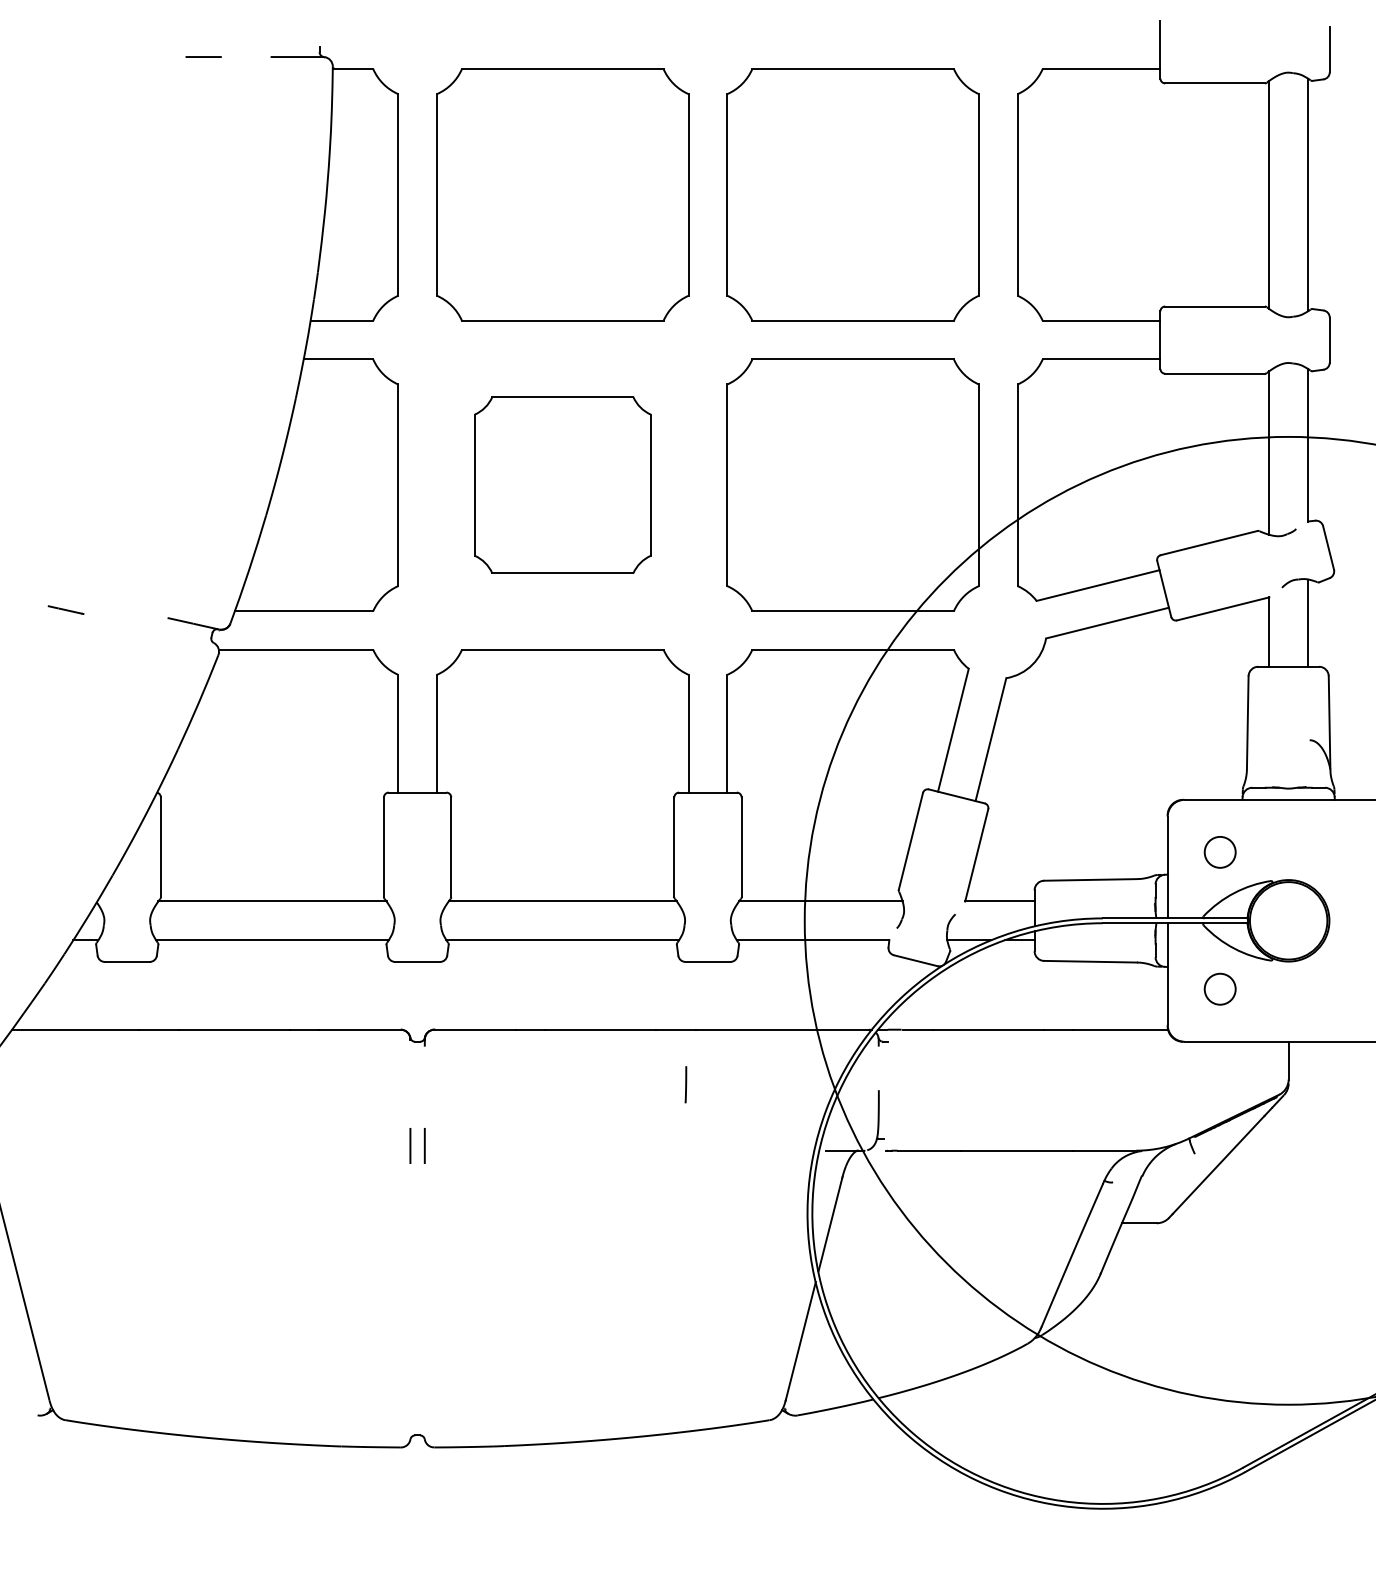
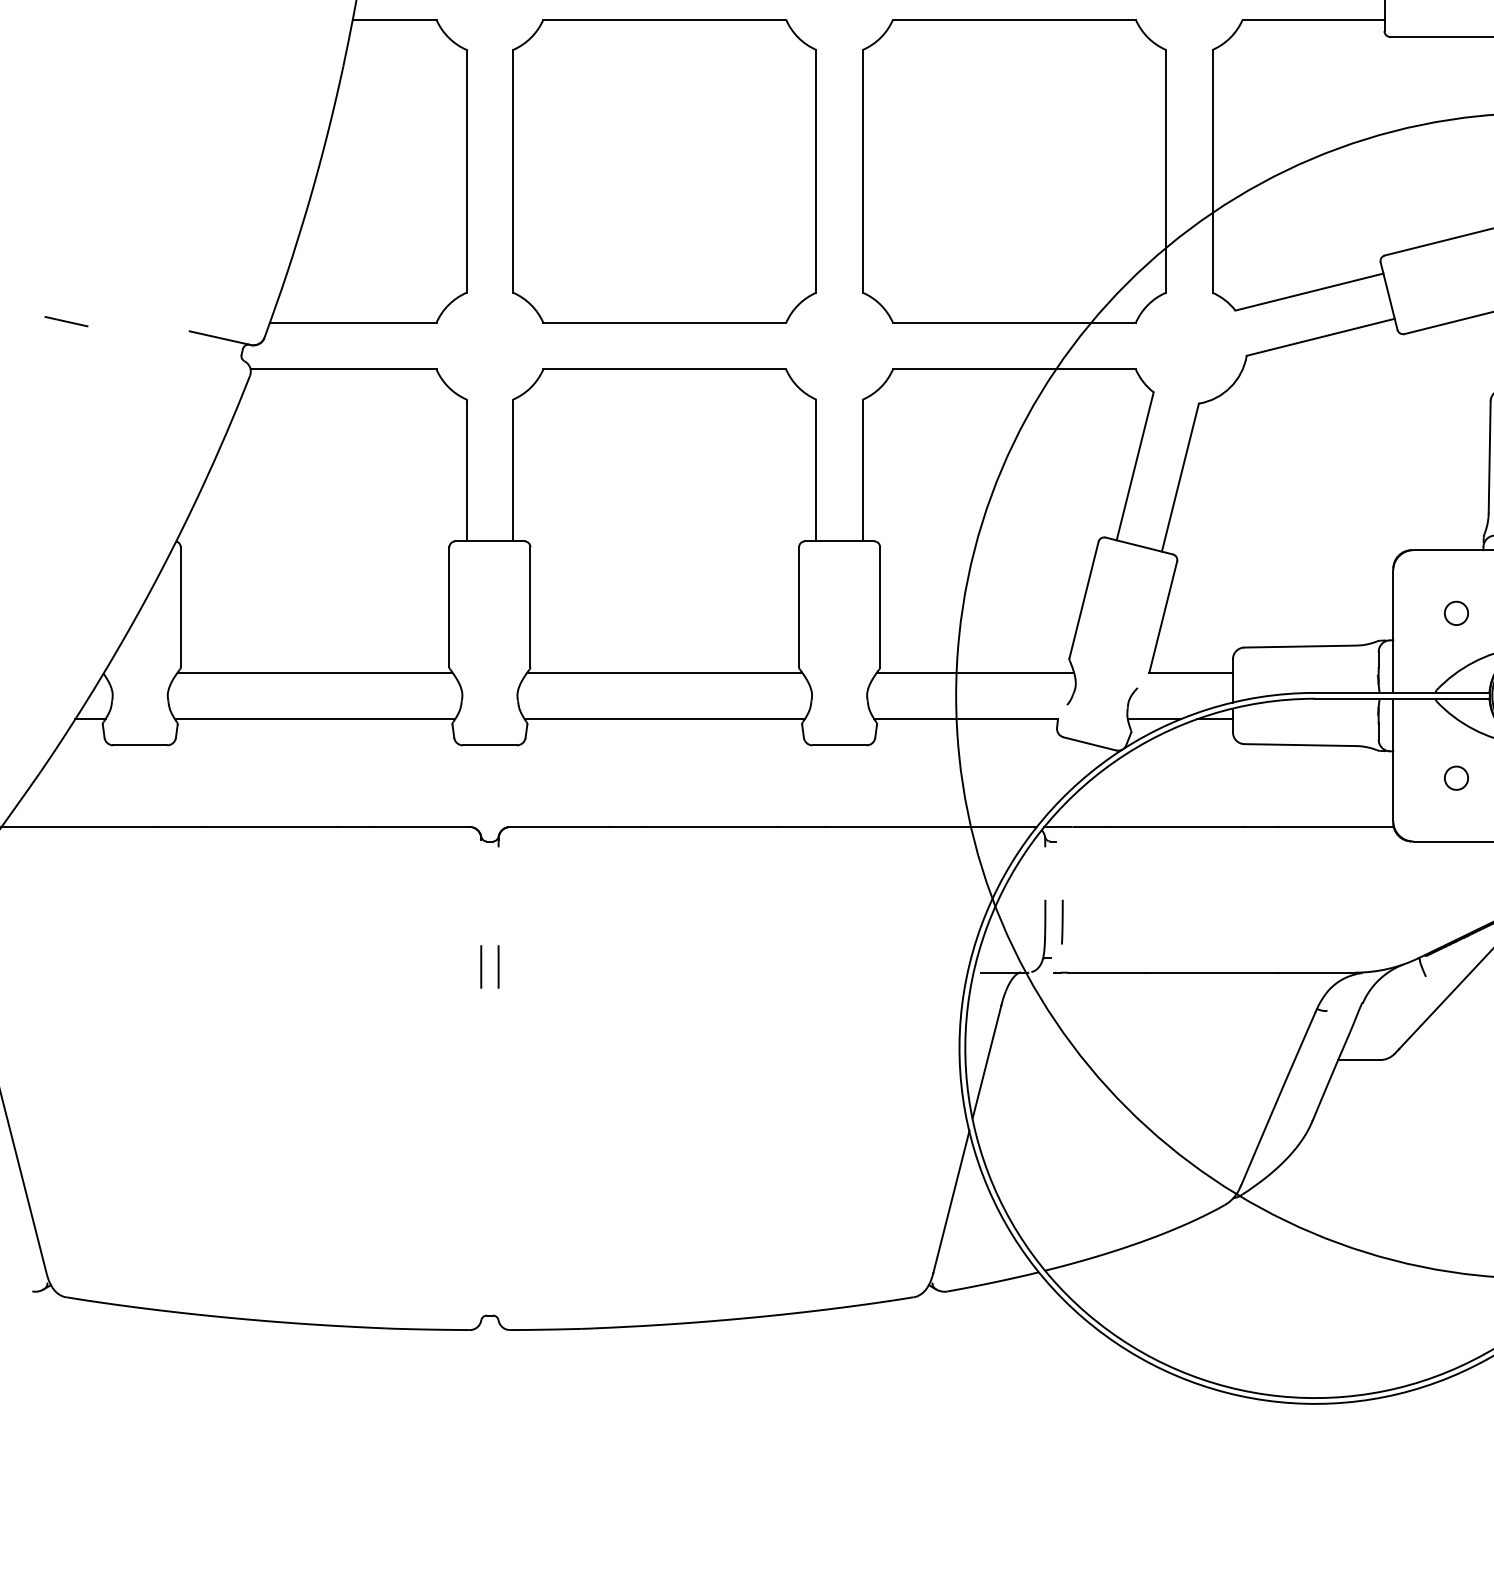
part: (562, 484) -> (664, 170), size x1.43
circle: (1219, 852) -> (1455, 613), size x0.62
circle: (1219, 988) -> (1455, 777), size x0.62
line: (685, 1084) -> (1061, 921), moved

